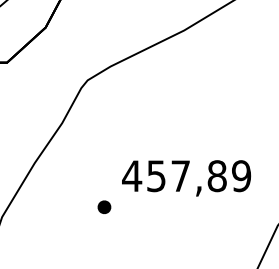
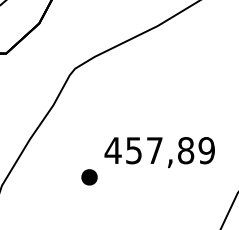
part: (104, 206) -> (89, 176), size x1.4

